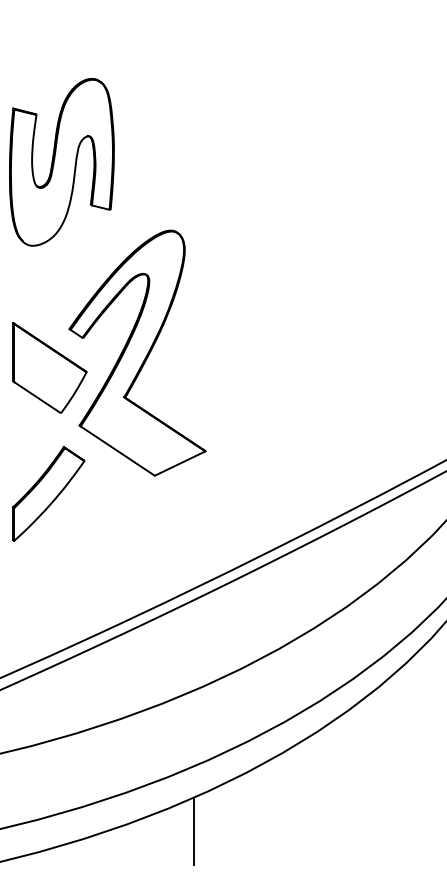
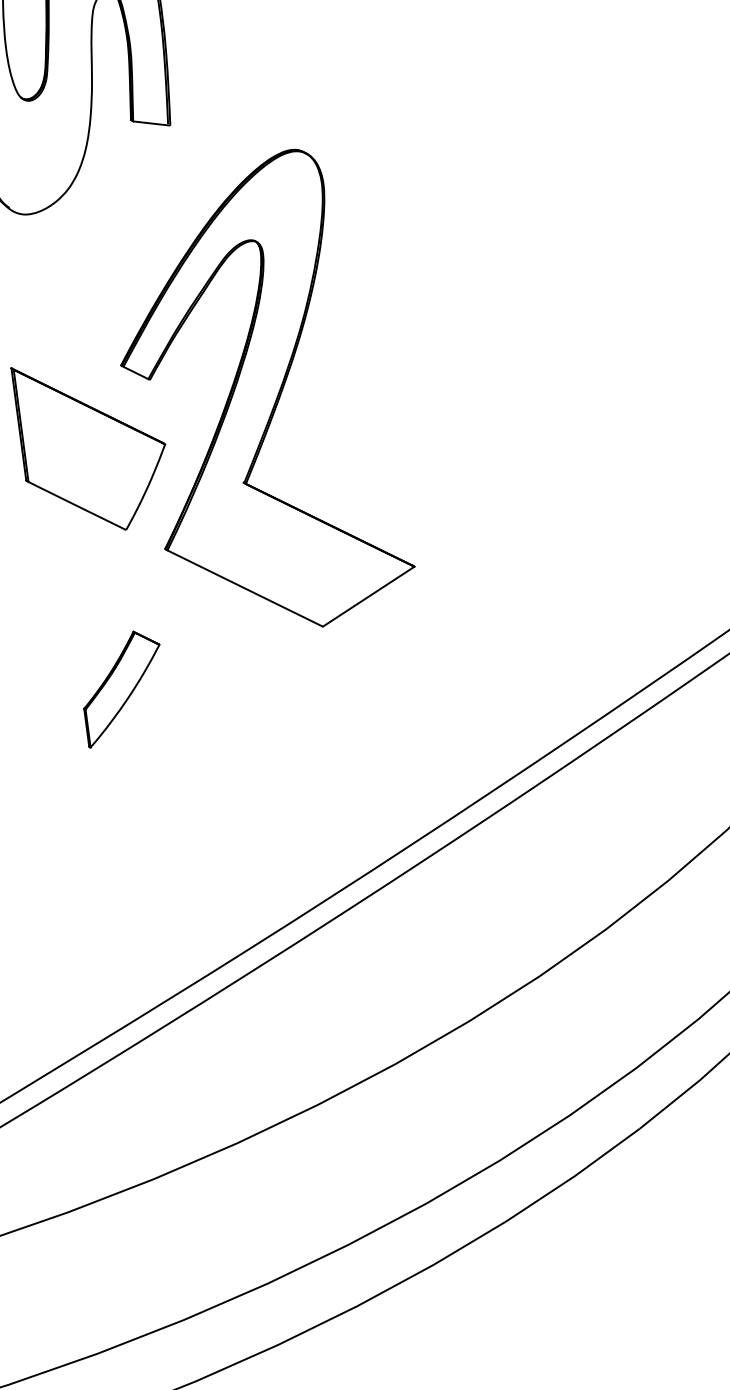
part: (48, 493) -> (122, 687), size x0.6
line: (193, 830) -> (487, 1300), removed

